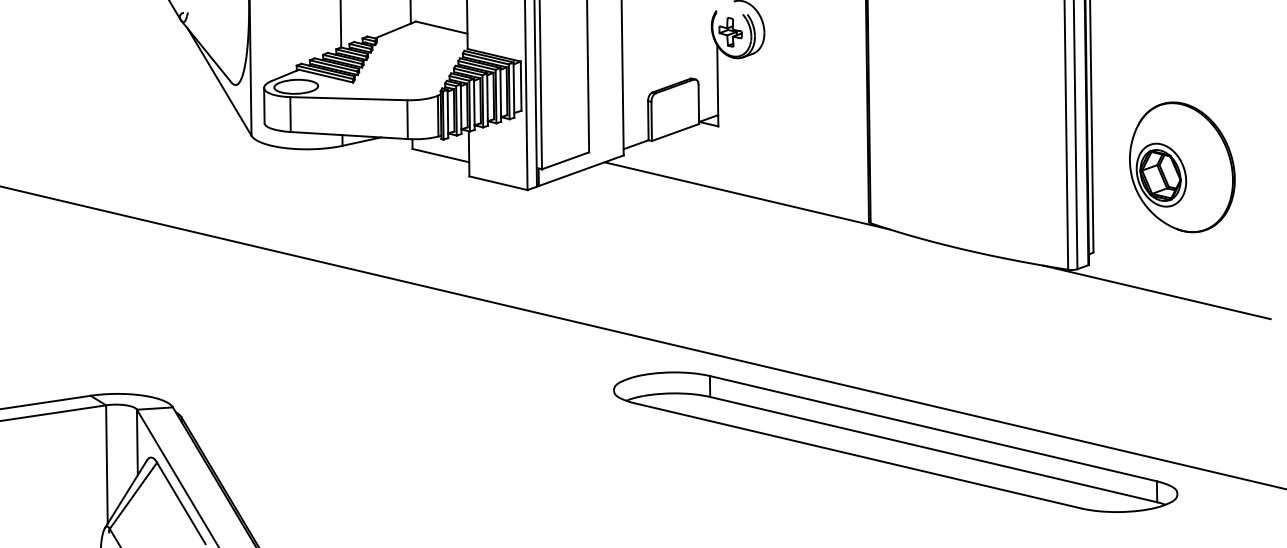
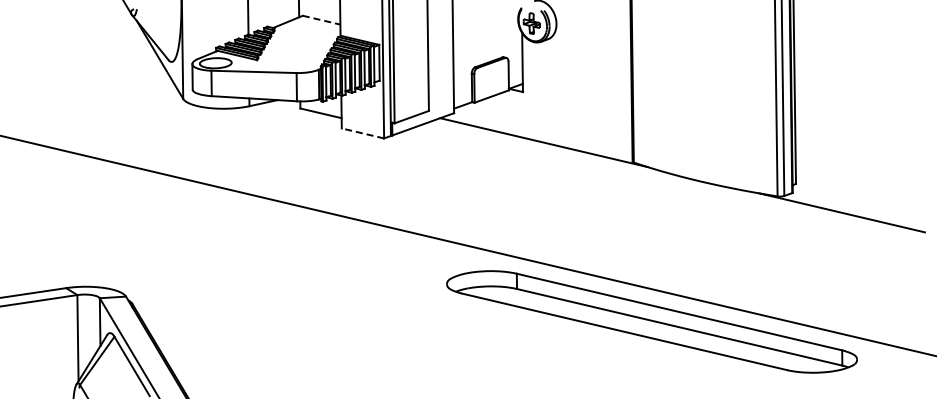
line: (442, 28) -> (322, 20), solid -> dashed
part: (1182, 166) -> (860, 121), removed
line: (497, 183) -> (362, 133), solid -> dashed

